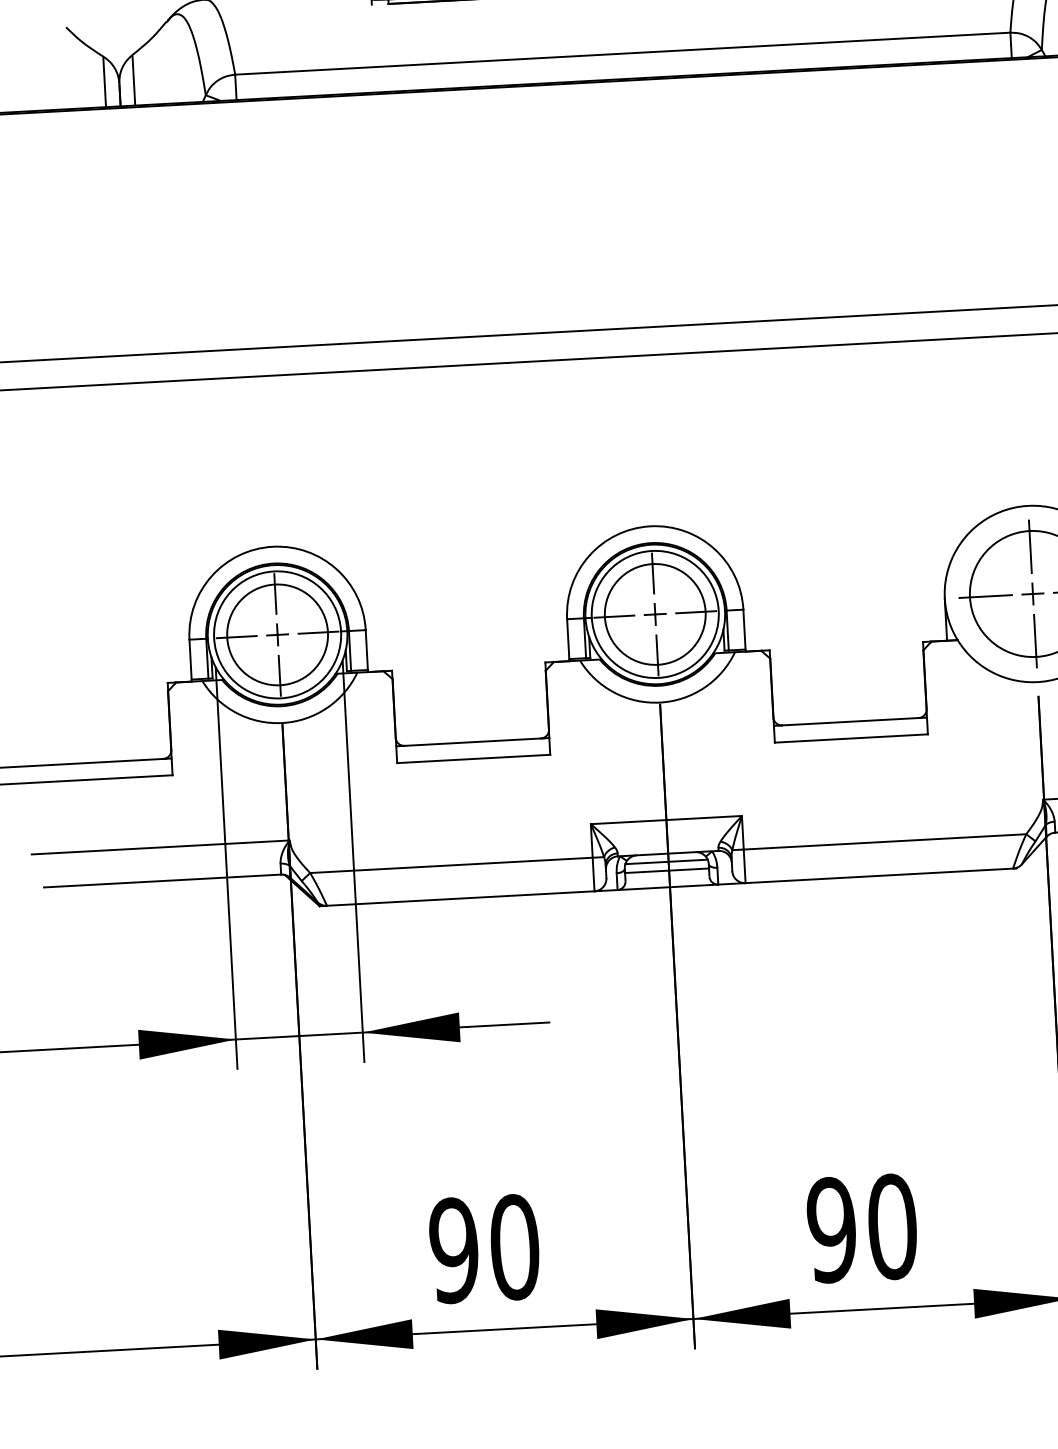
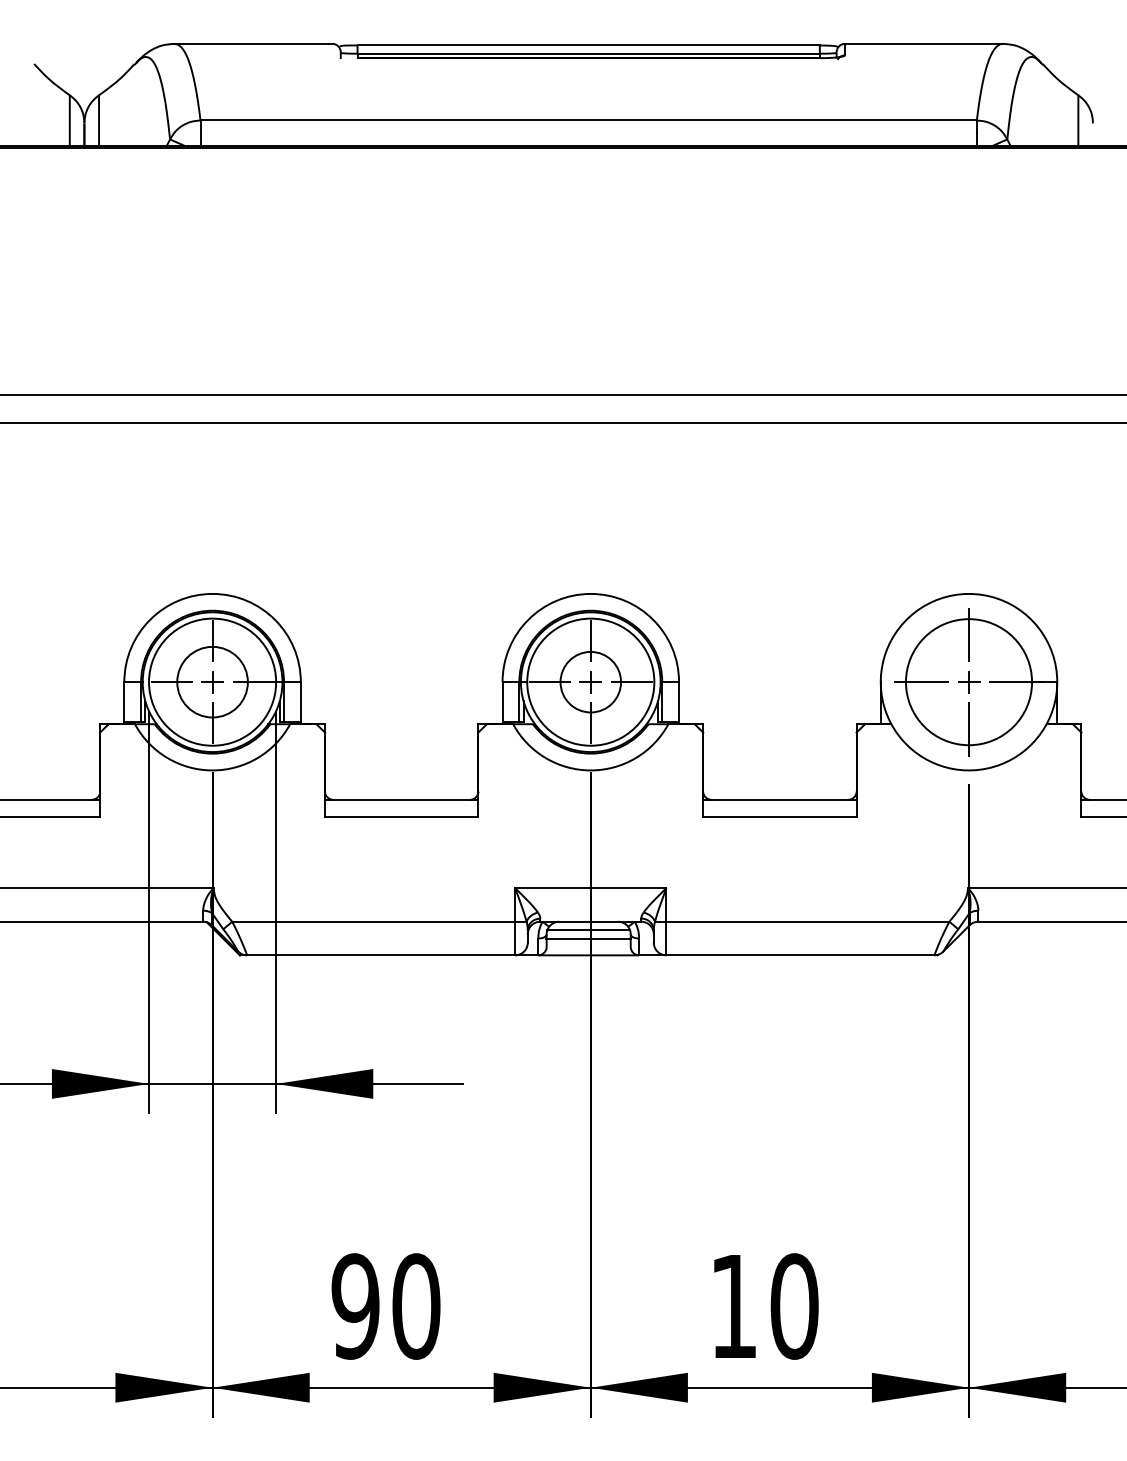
circle: (654, 613) -> (590, 681), size x0.6
circle: (277, 634) -> (212, 681), size x0.7
text: (831, 1230) -> (733, 1306), 90 -> 10

